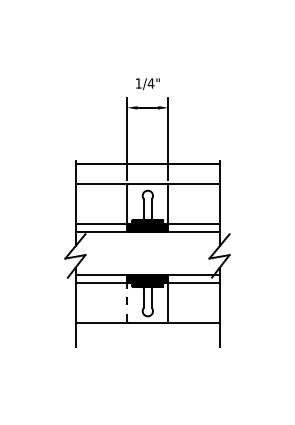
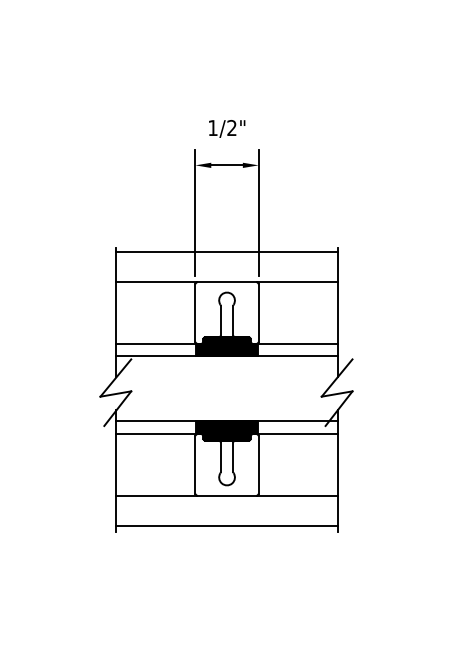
text: (150, 83) -> (231, 128), 1/4" -> 1/2"
line: (127, 303) -> (195, 465), dashed -> solid
line: (147, 342) -> (226, 525), added

